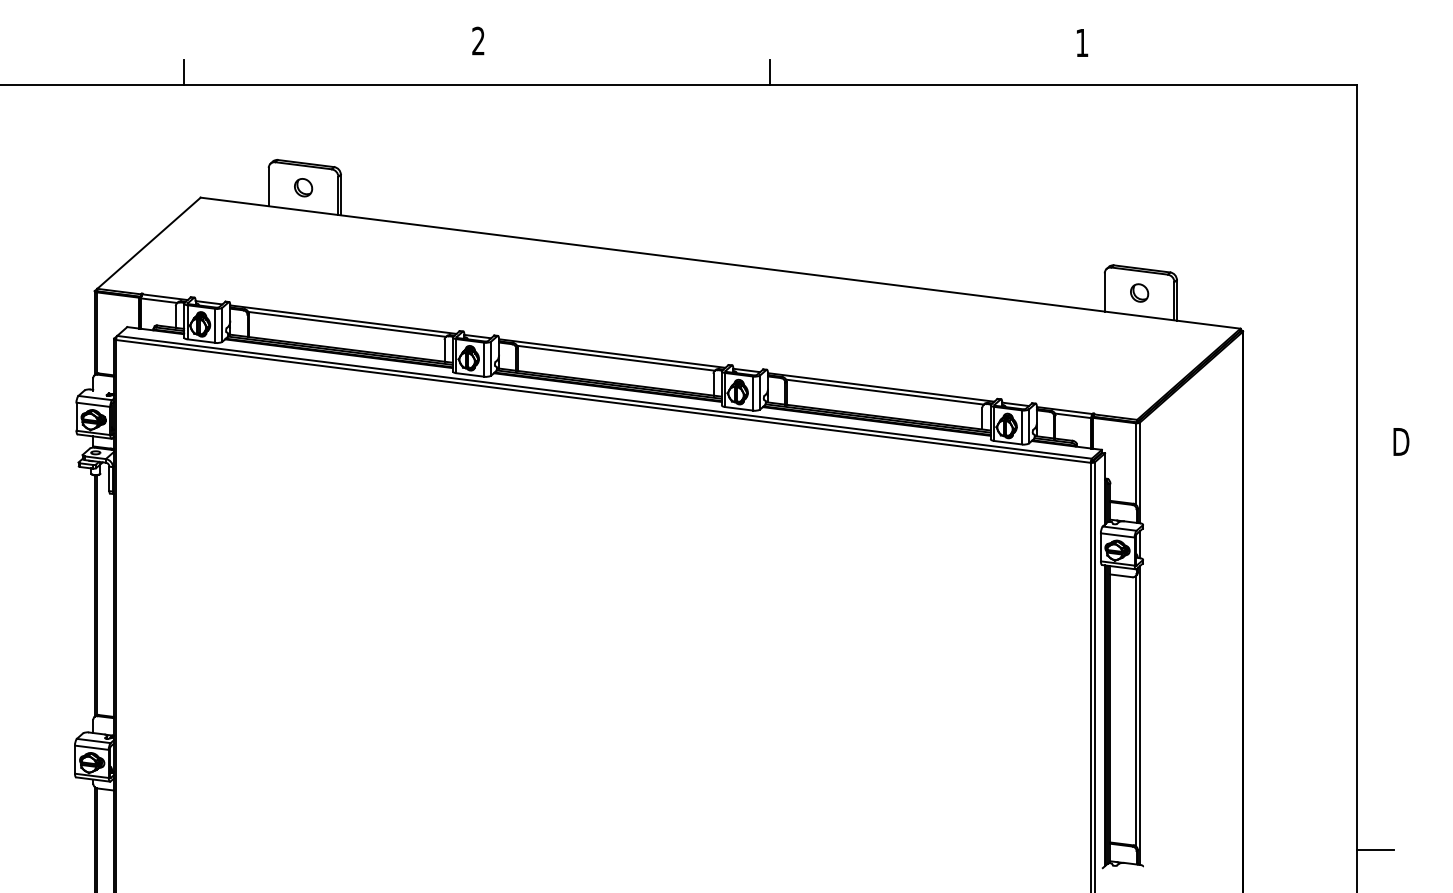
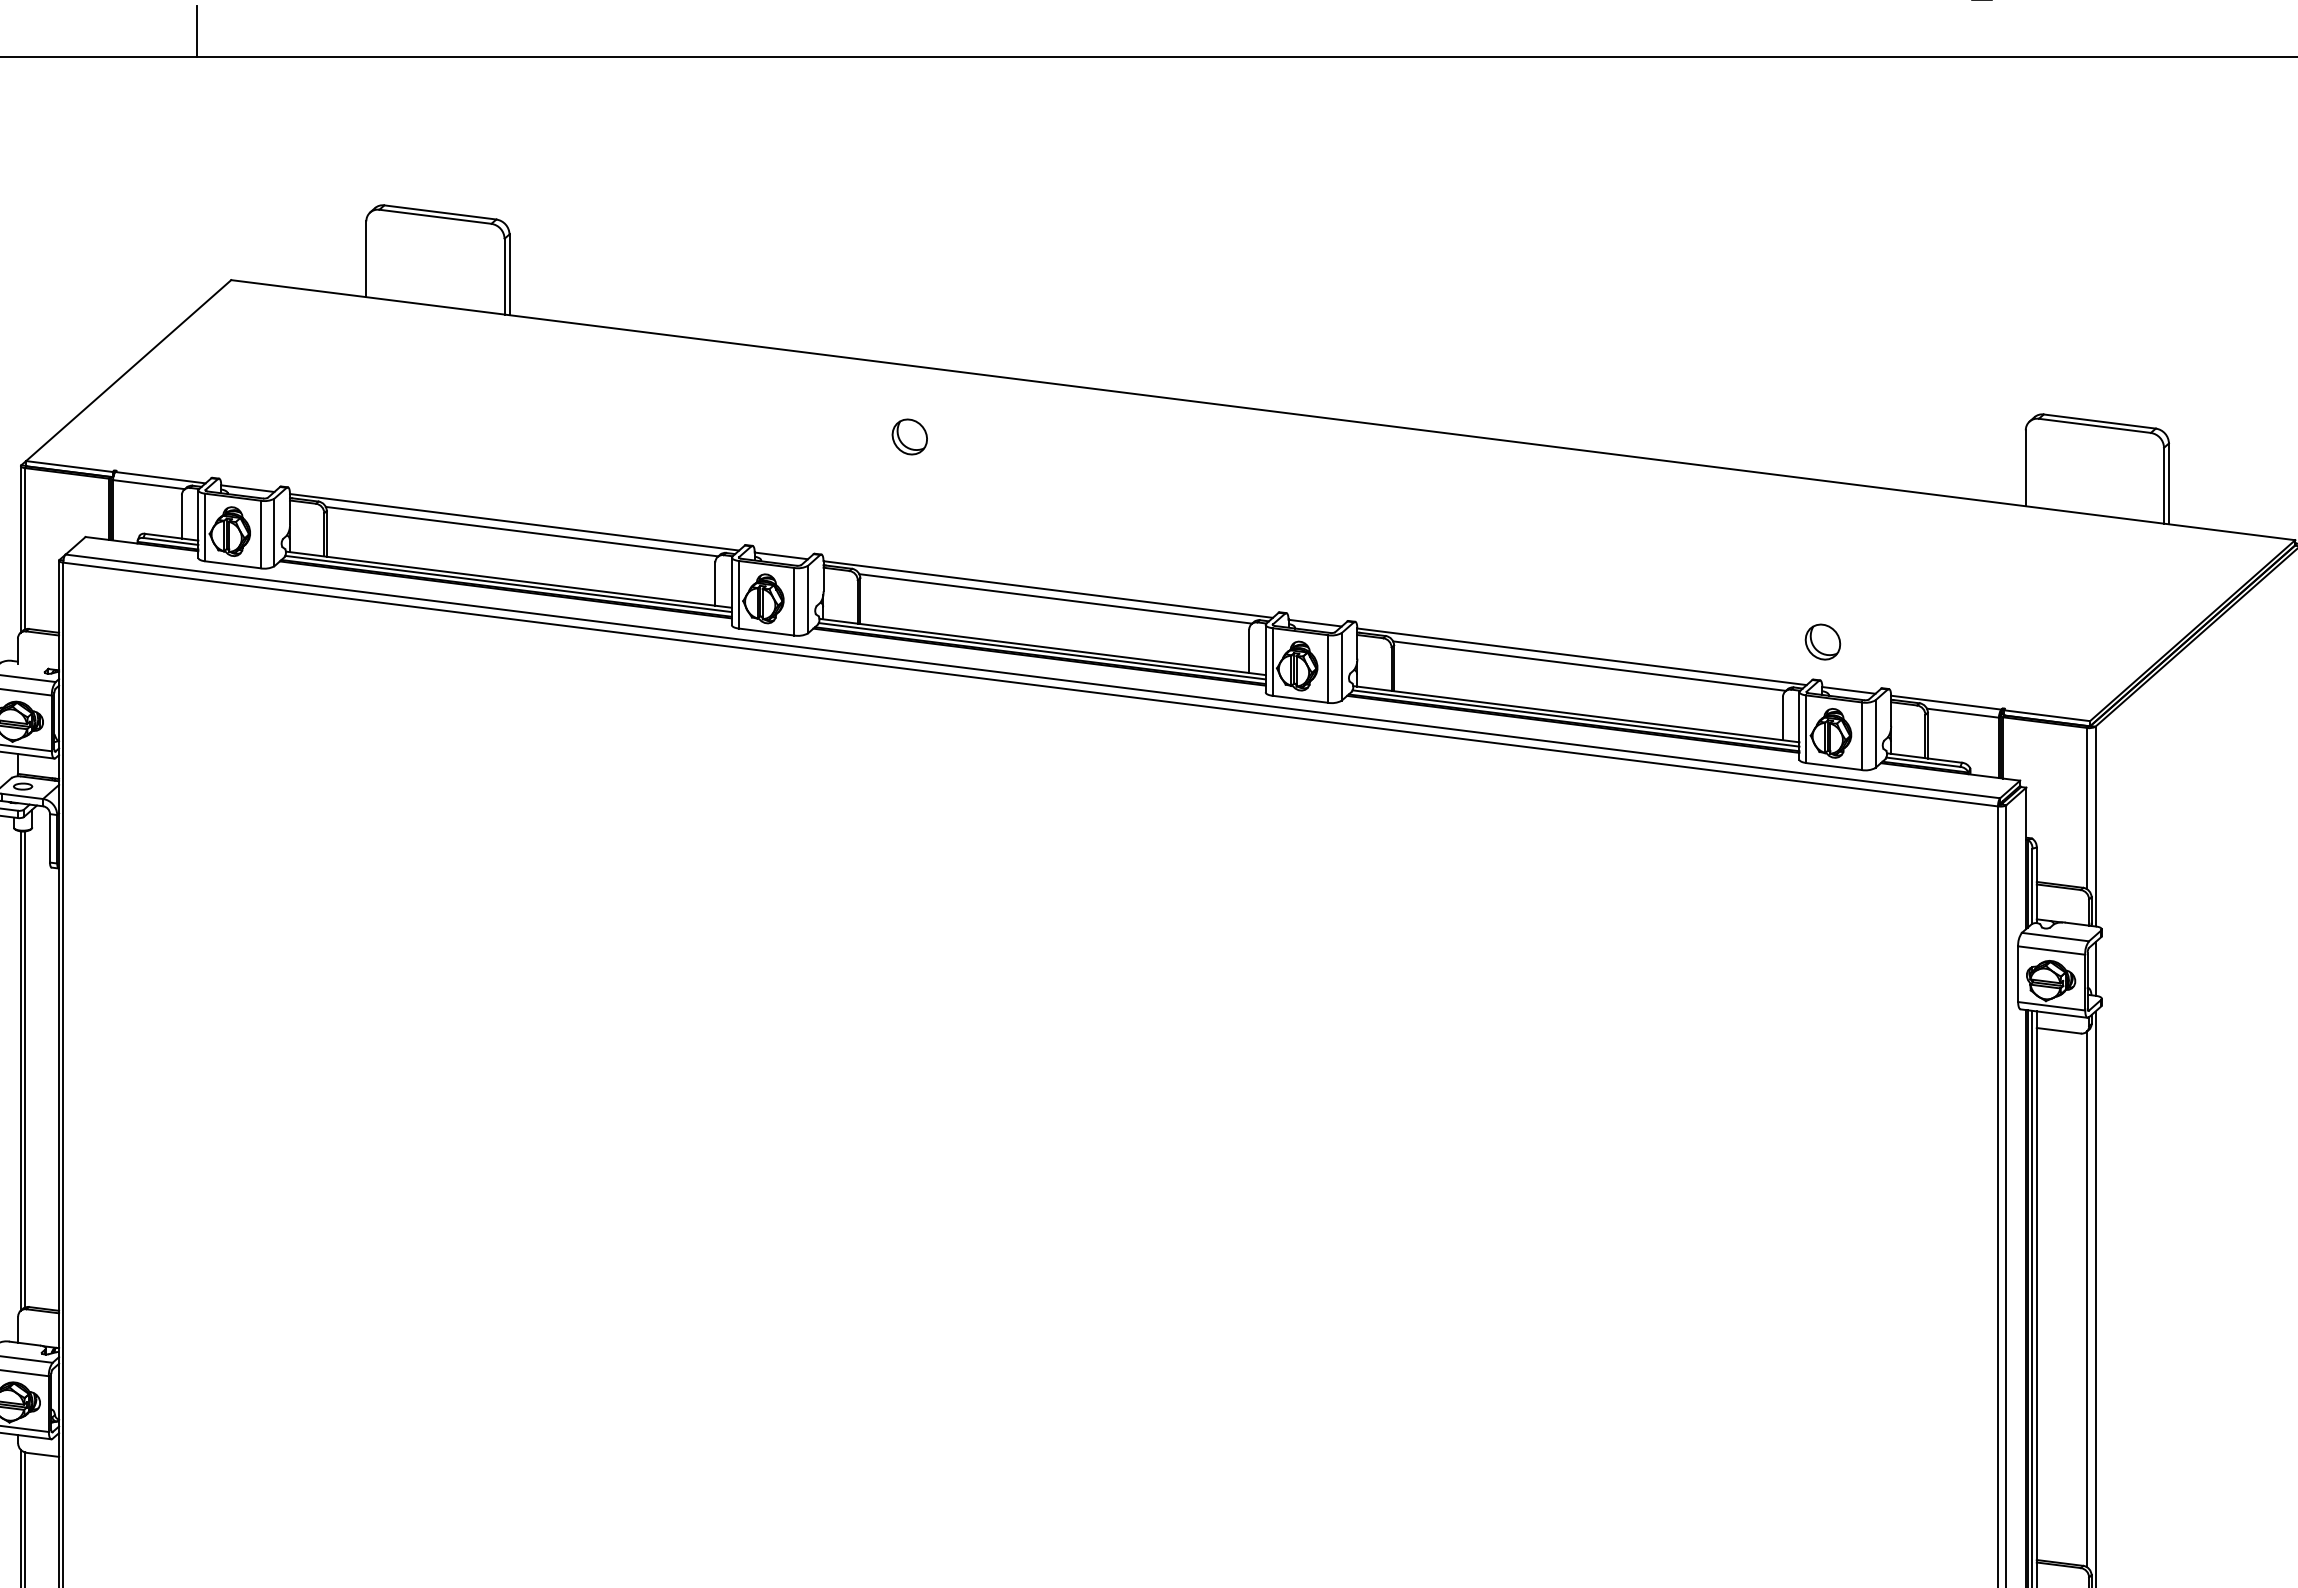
line: (770, 72) -> (1362, 31), removed
part: (303, 187) -> (909, 436), moved
part: (1139, 292) -> (1822, 641), moved

